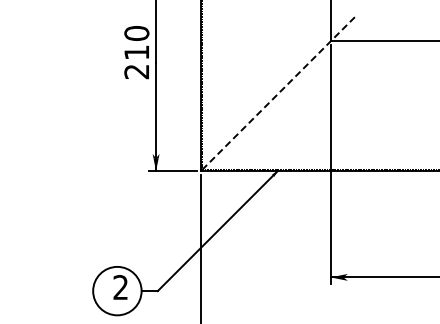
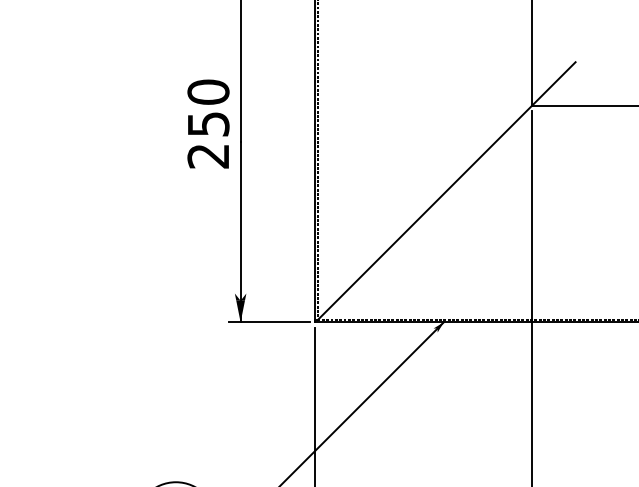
text: (136, 52) -> (207, 123), 210 -> 250
line: (279, 92) -> (446, 190), dashed -> solid

